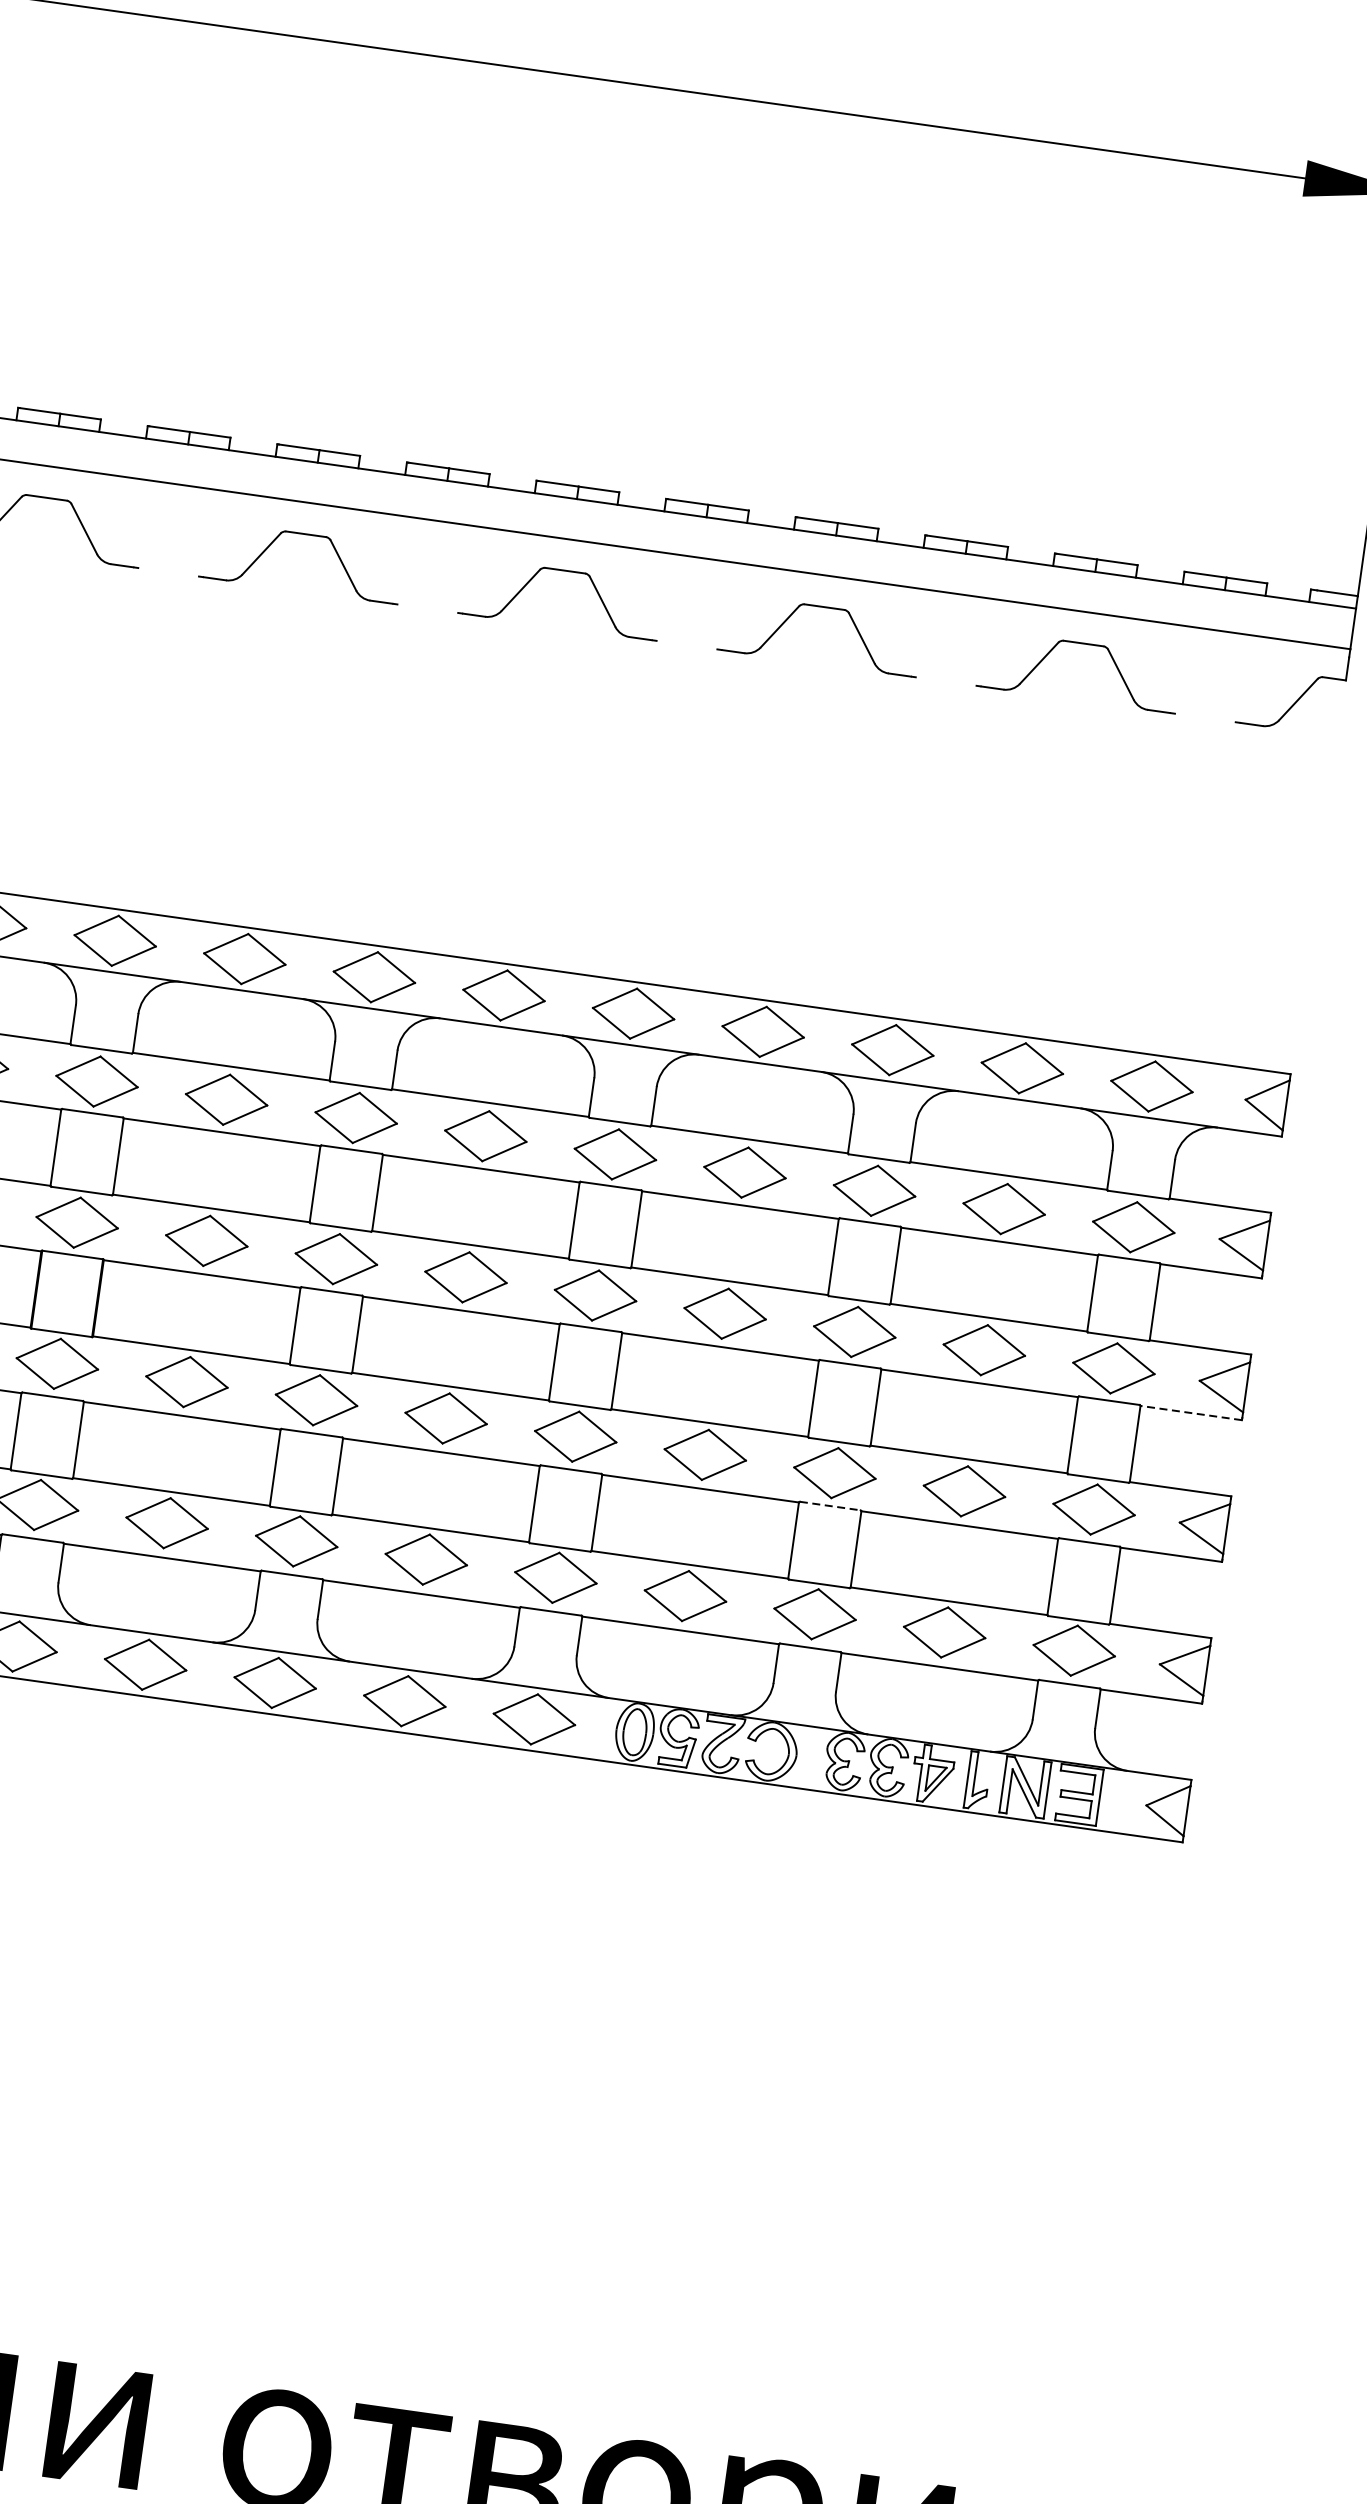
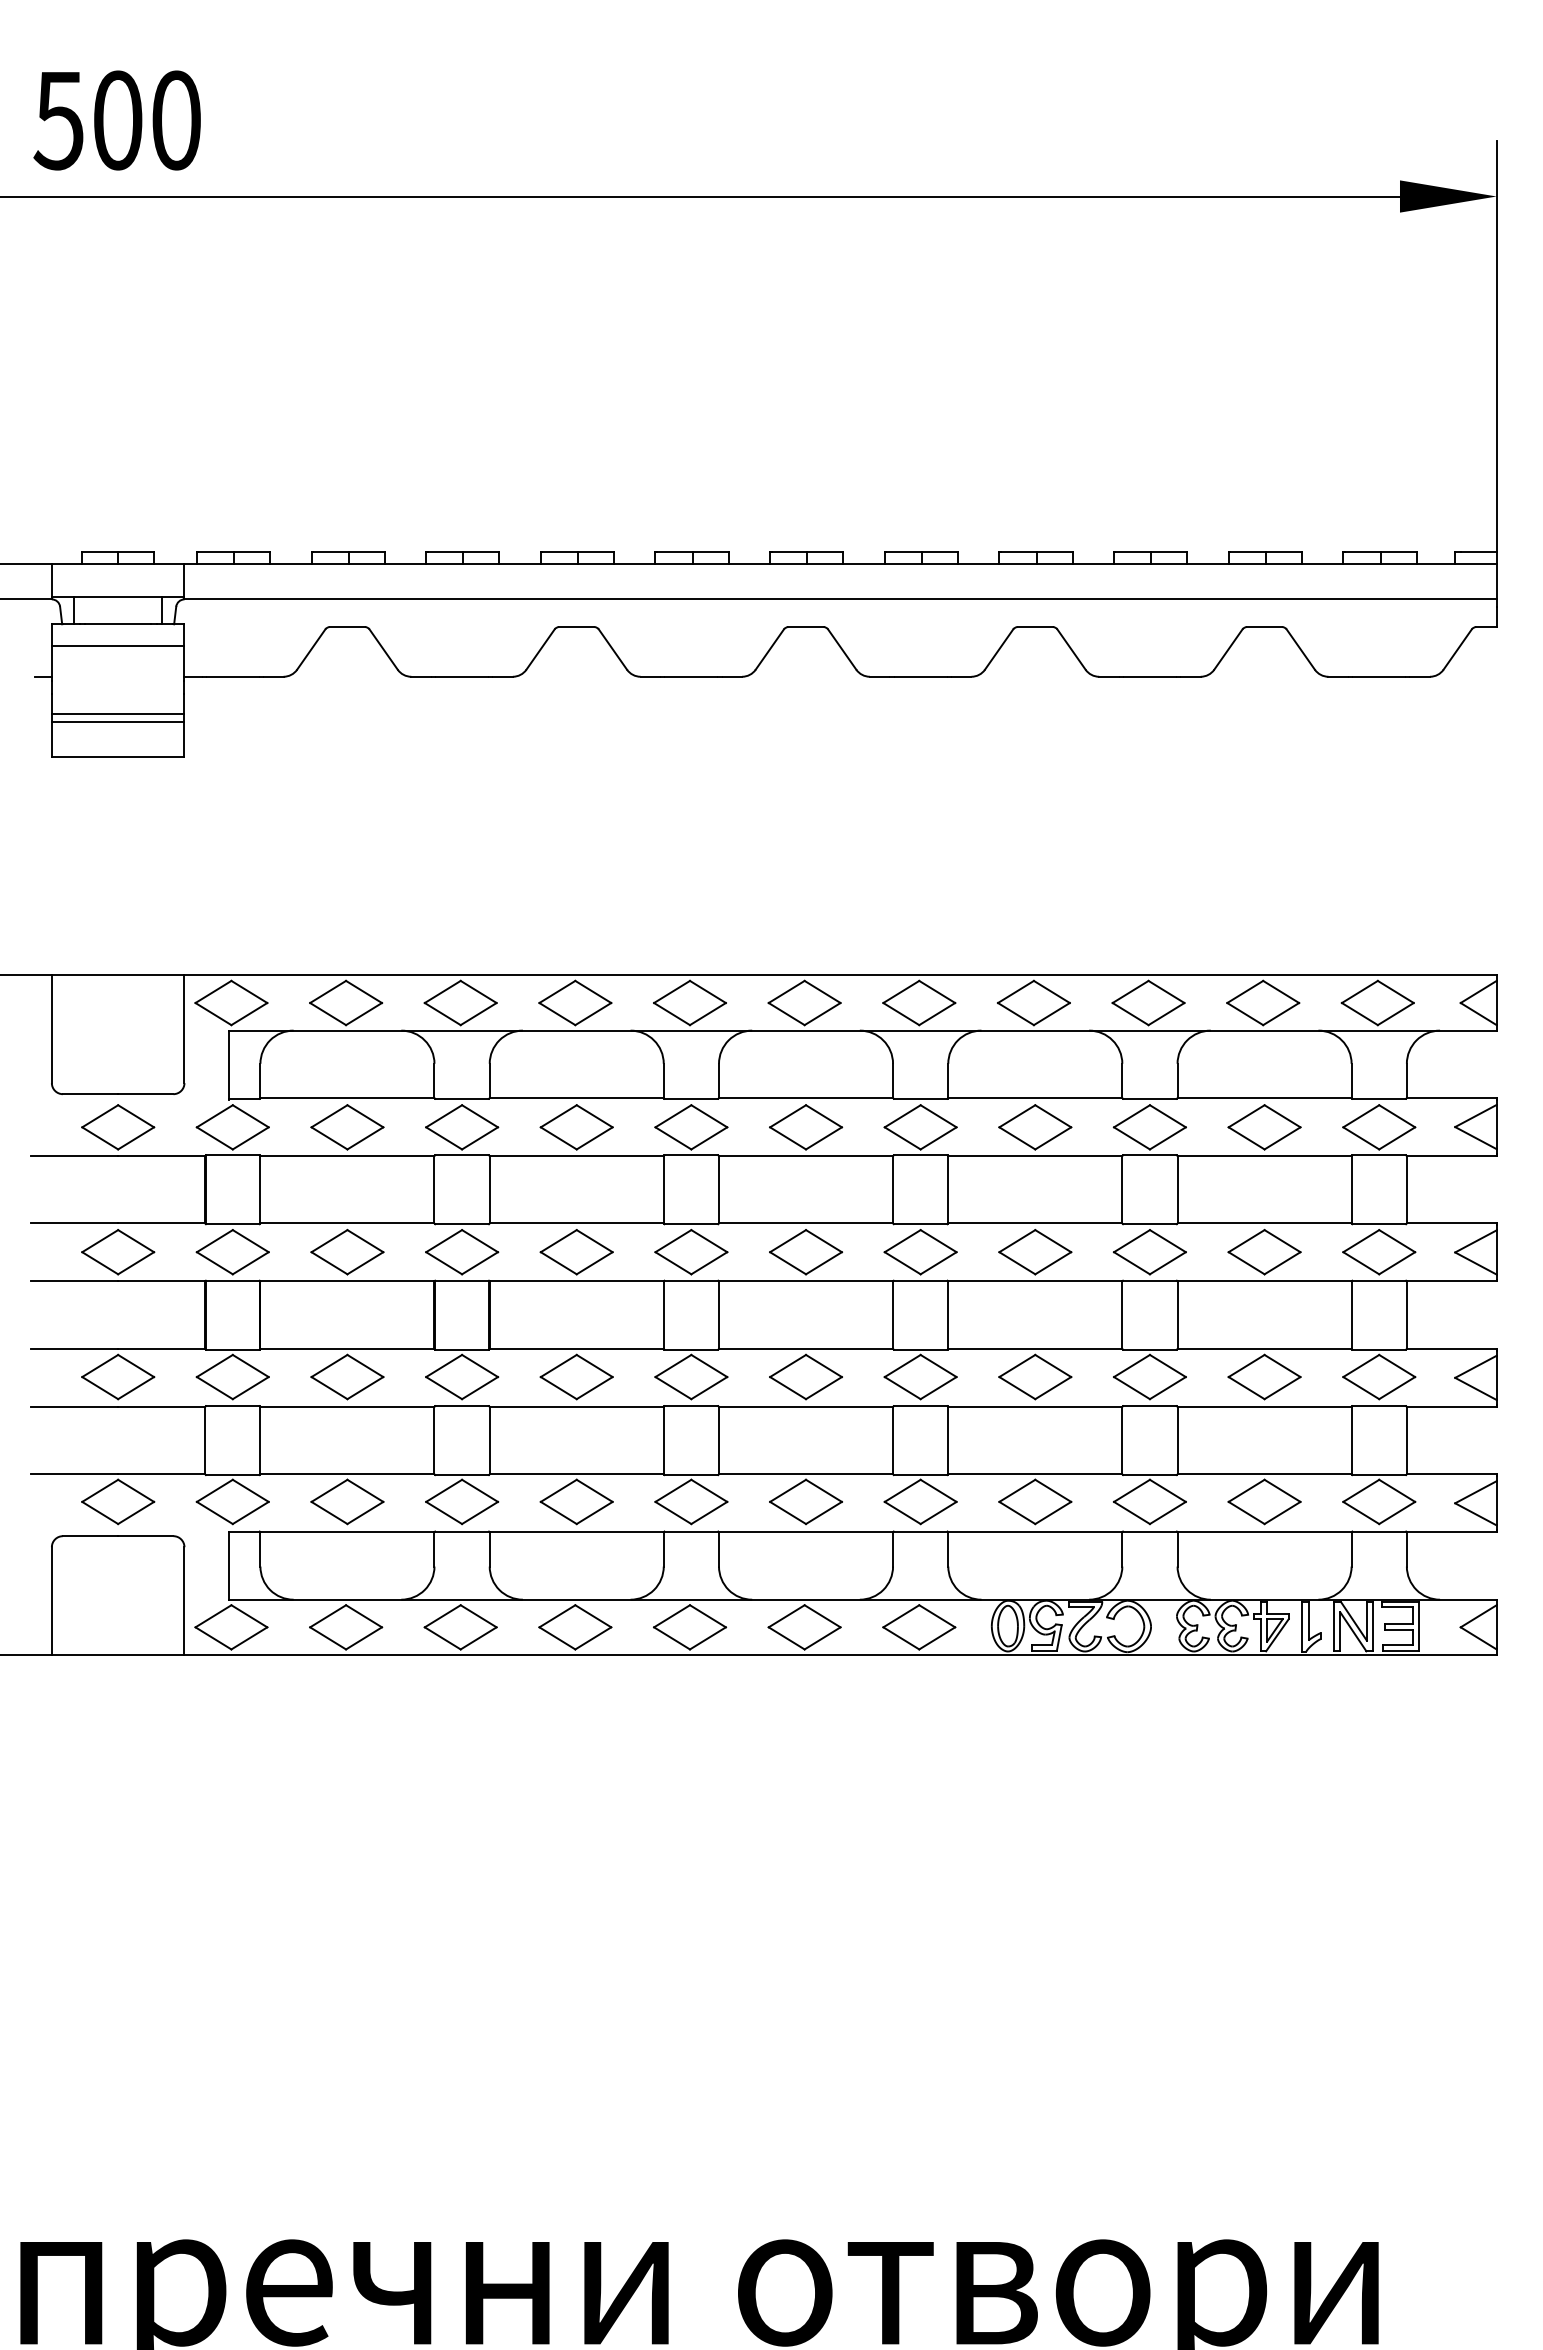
line: (169, 572) -> (462, 676), added
line: (427, 608) -> (691, 676), added
line: (686, 644) -> (920, 676), added
line: (945, 681) -> (1149, 676), added
line: (1205, 717) -> (1379, 676), added
line: (1190, 1413) -> (1451, 1281), dashed -> solid
line: (829, 1506) -> (1149, 1406), dashed -> solid

